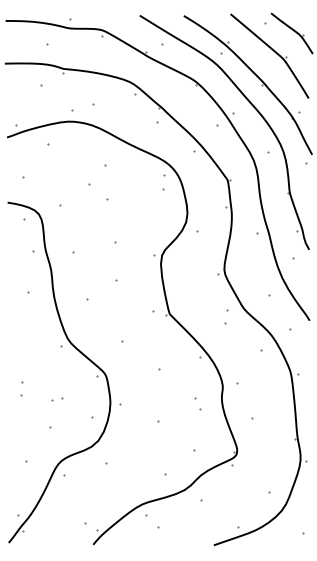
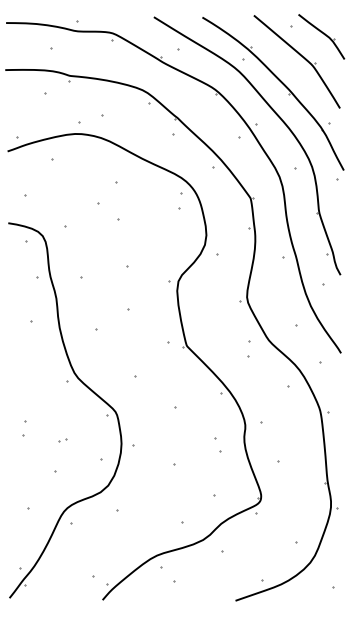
part: (56, 399) -> (62, 440), size x0.62

